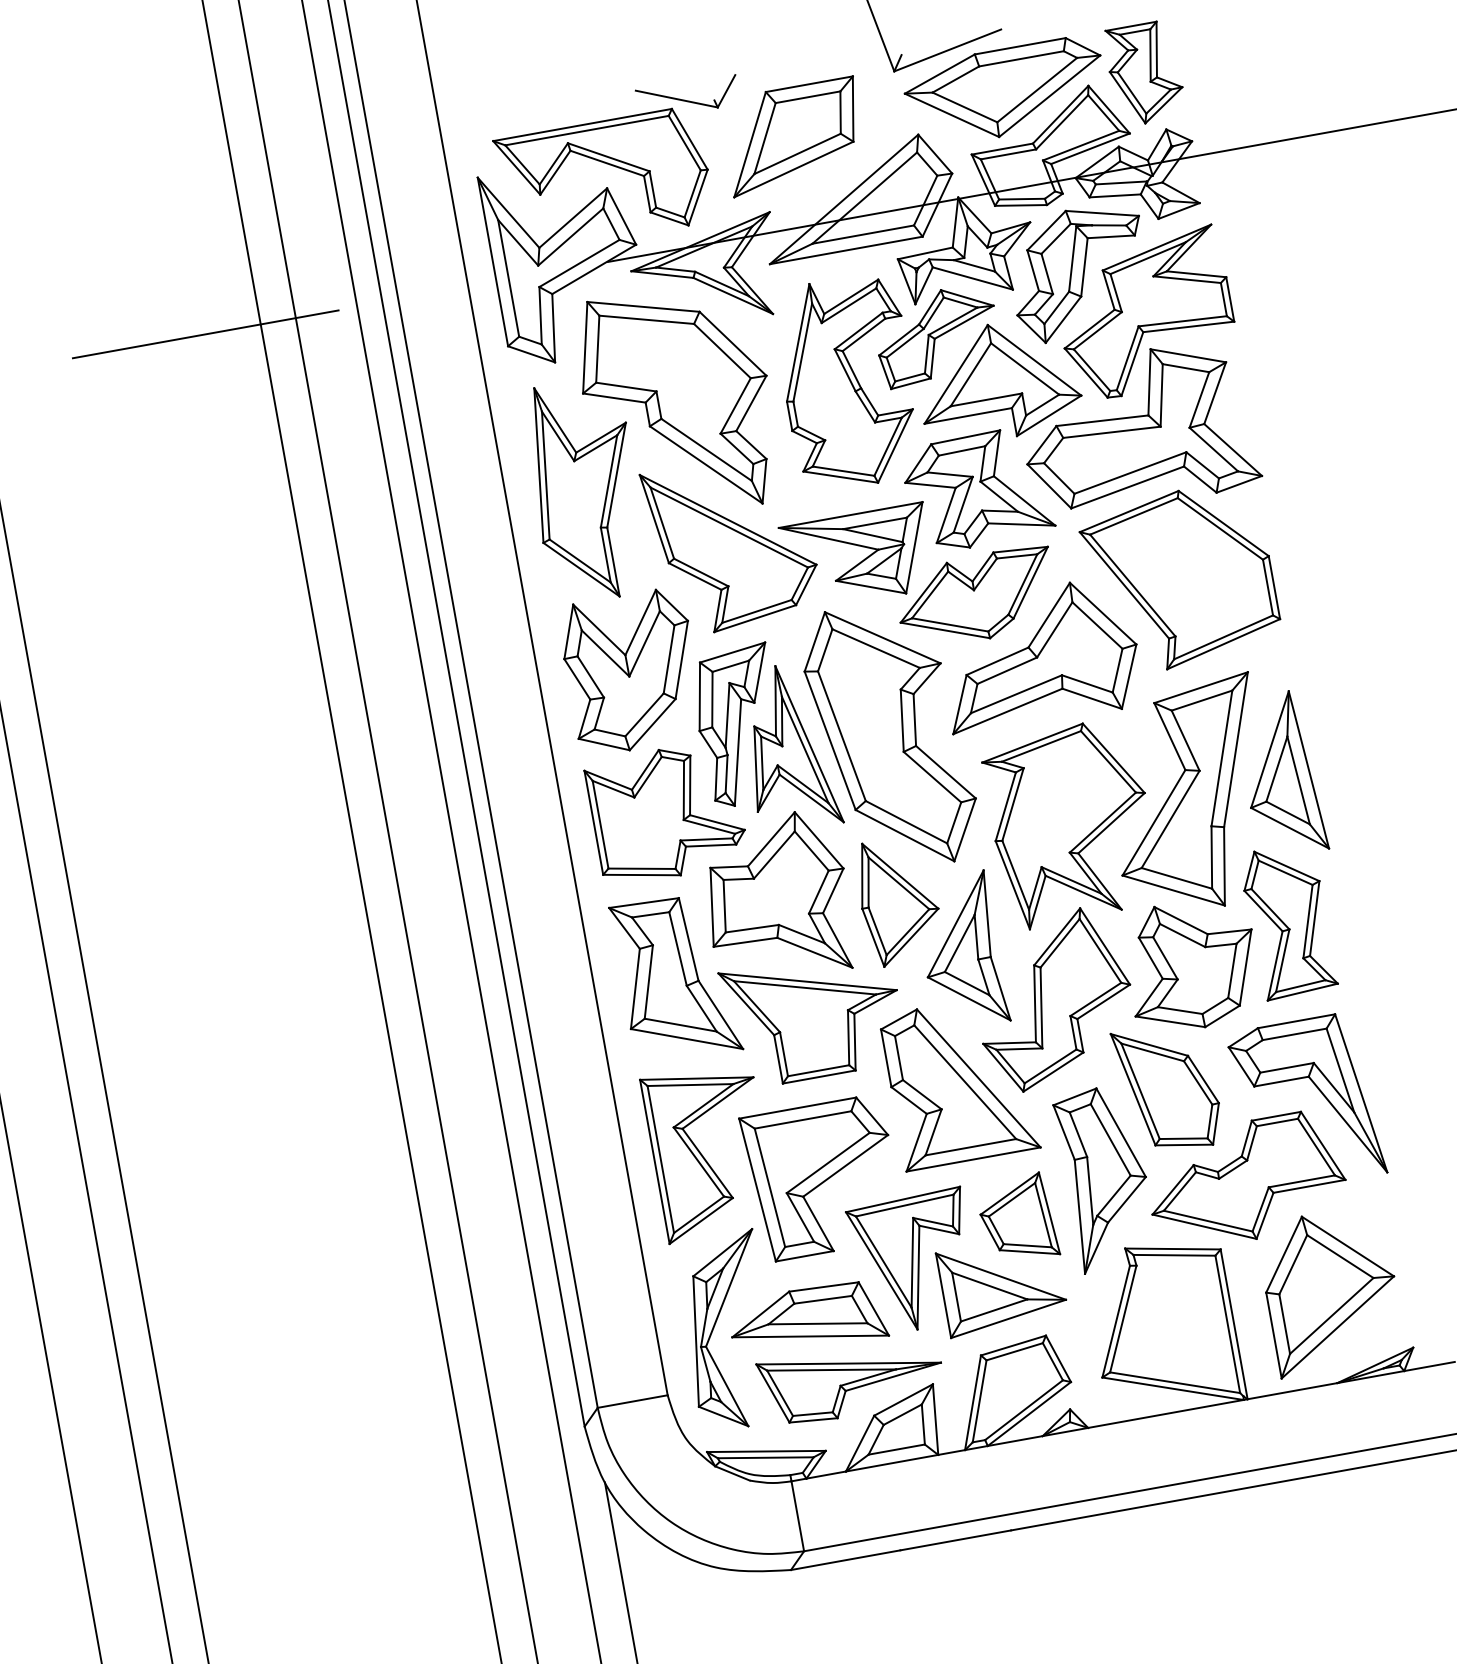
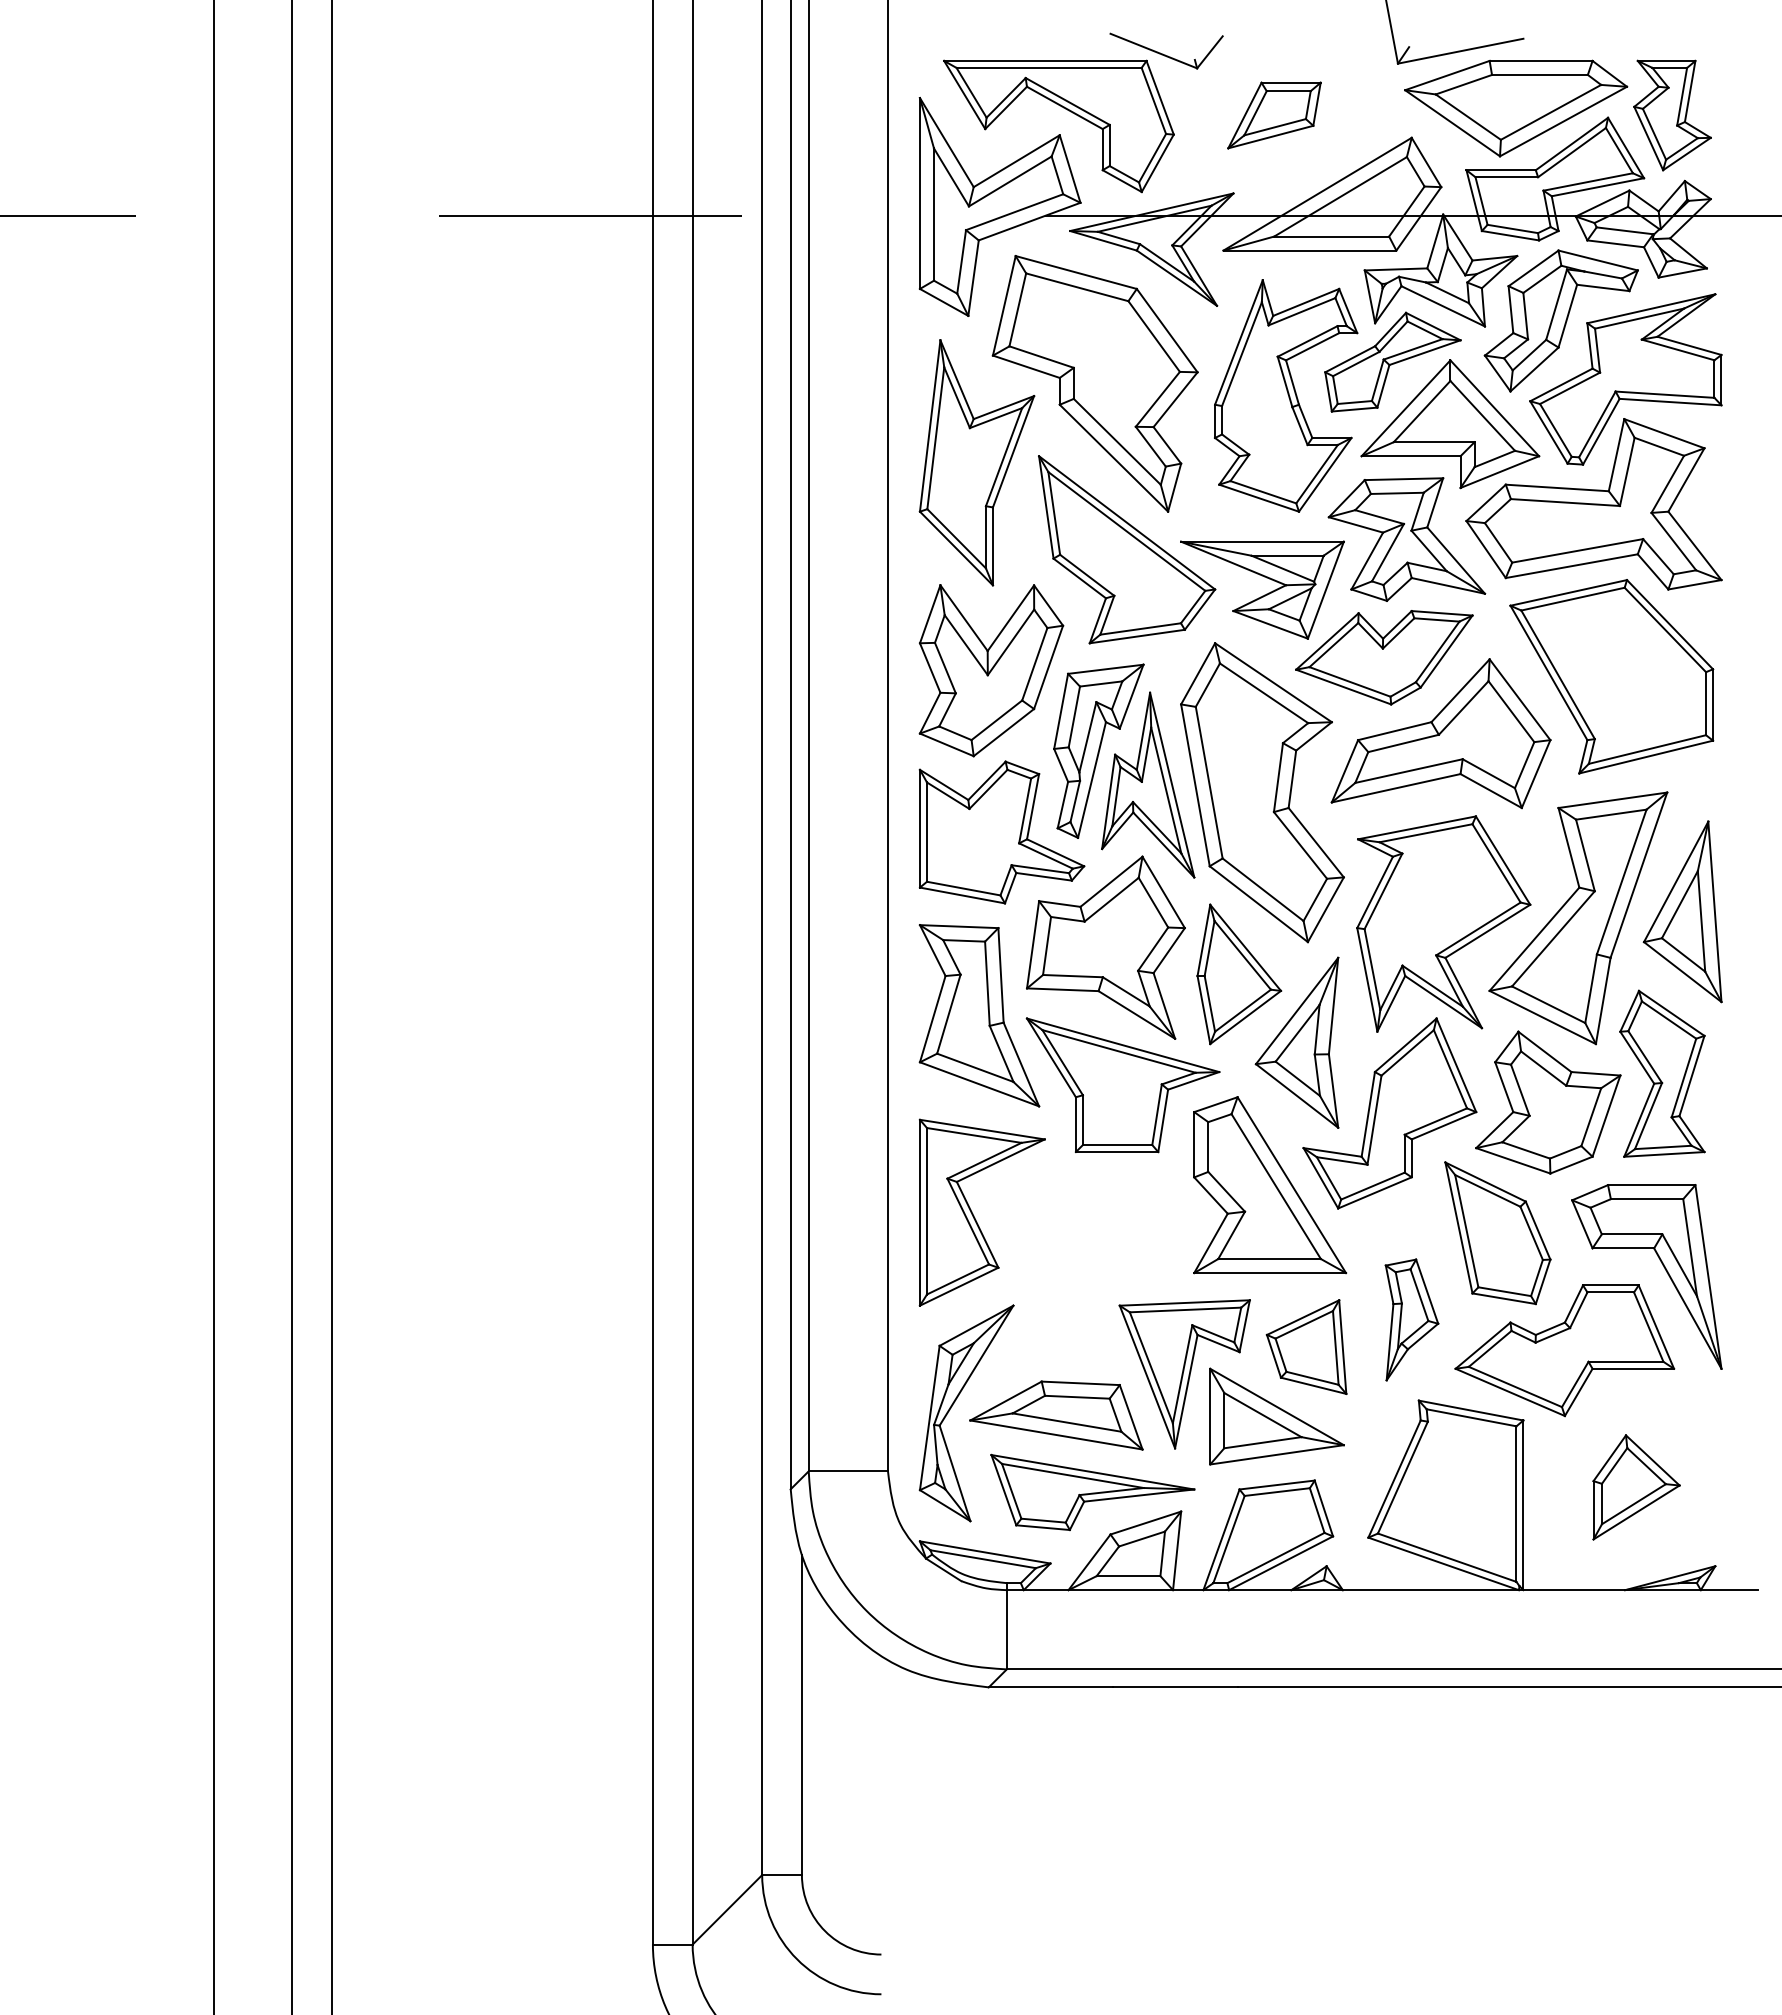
part: (793, 136) -> (1274, 115), size x0.6
part: (823, 1177) -> (1101, 1263), removed
part: (1105, 1178) -> (1411, 1319), size x0.6
part: (1331, 1290) -> (1636, 1487), size x0.6

